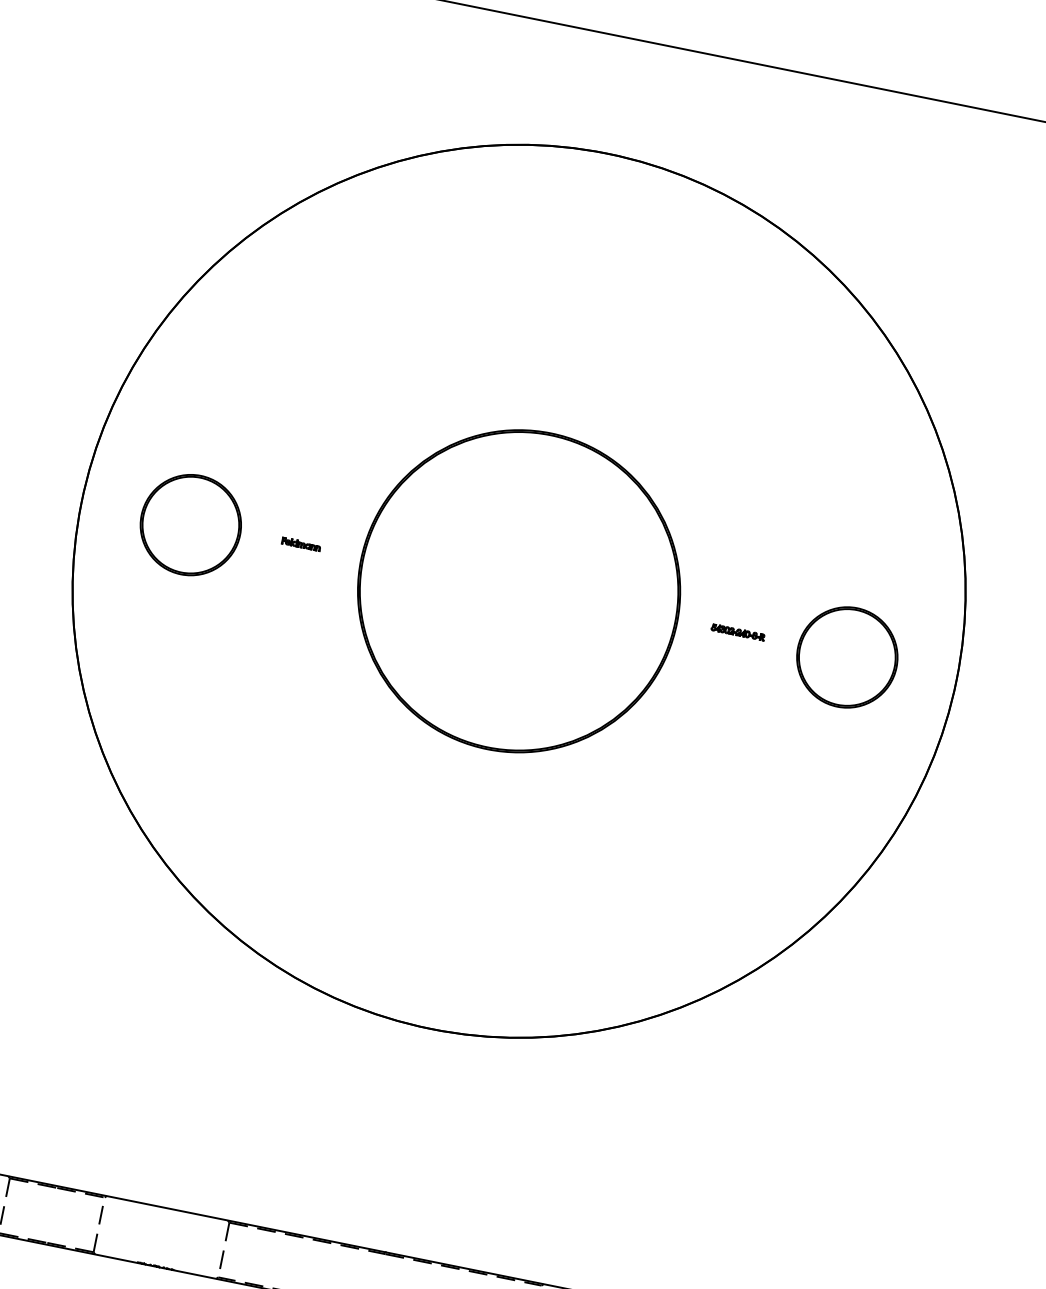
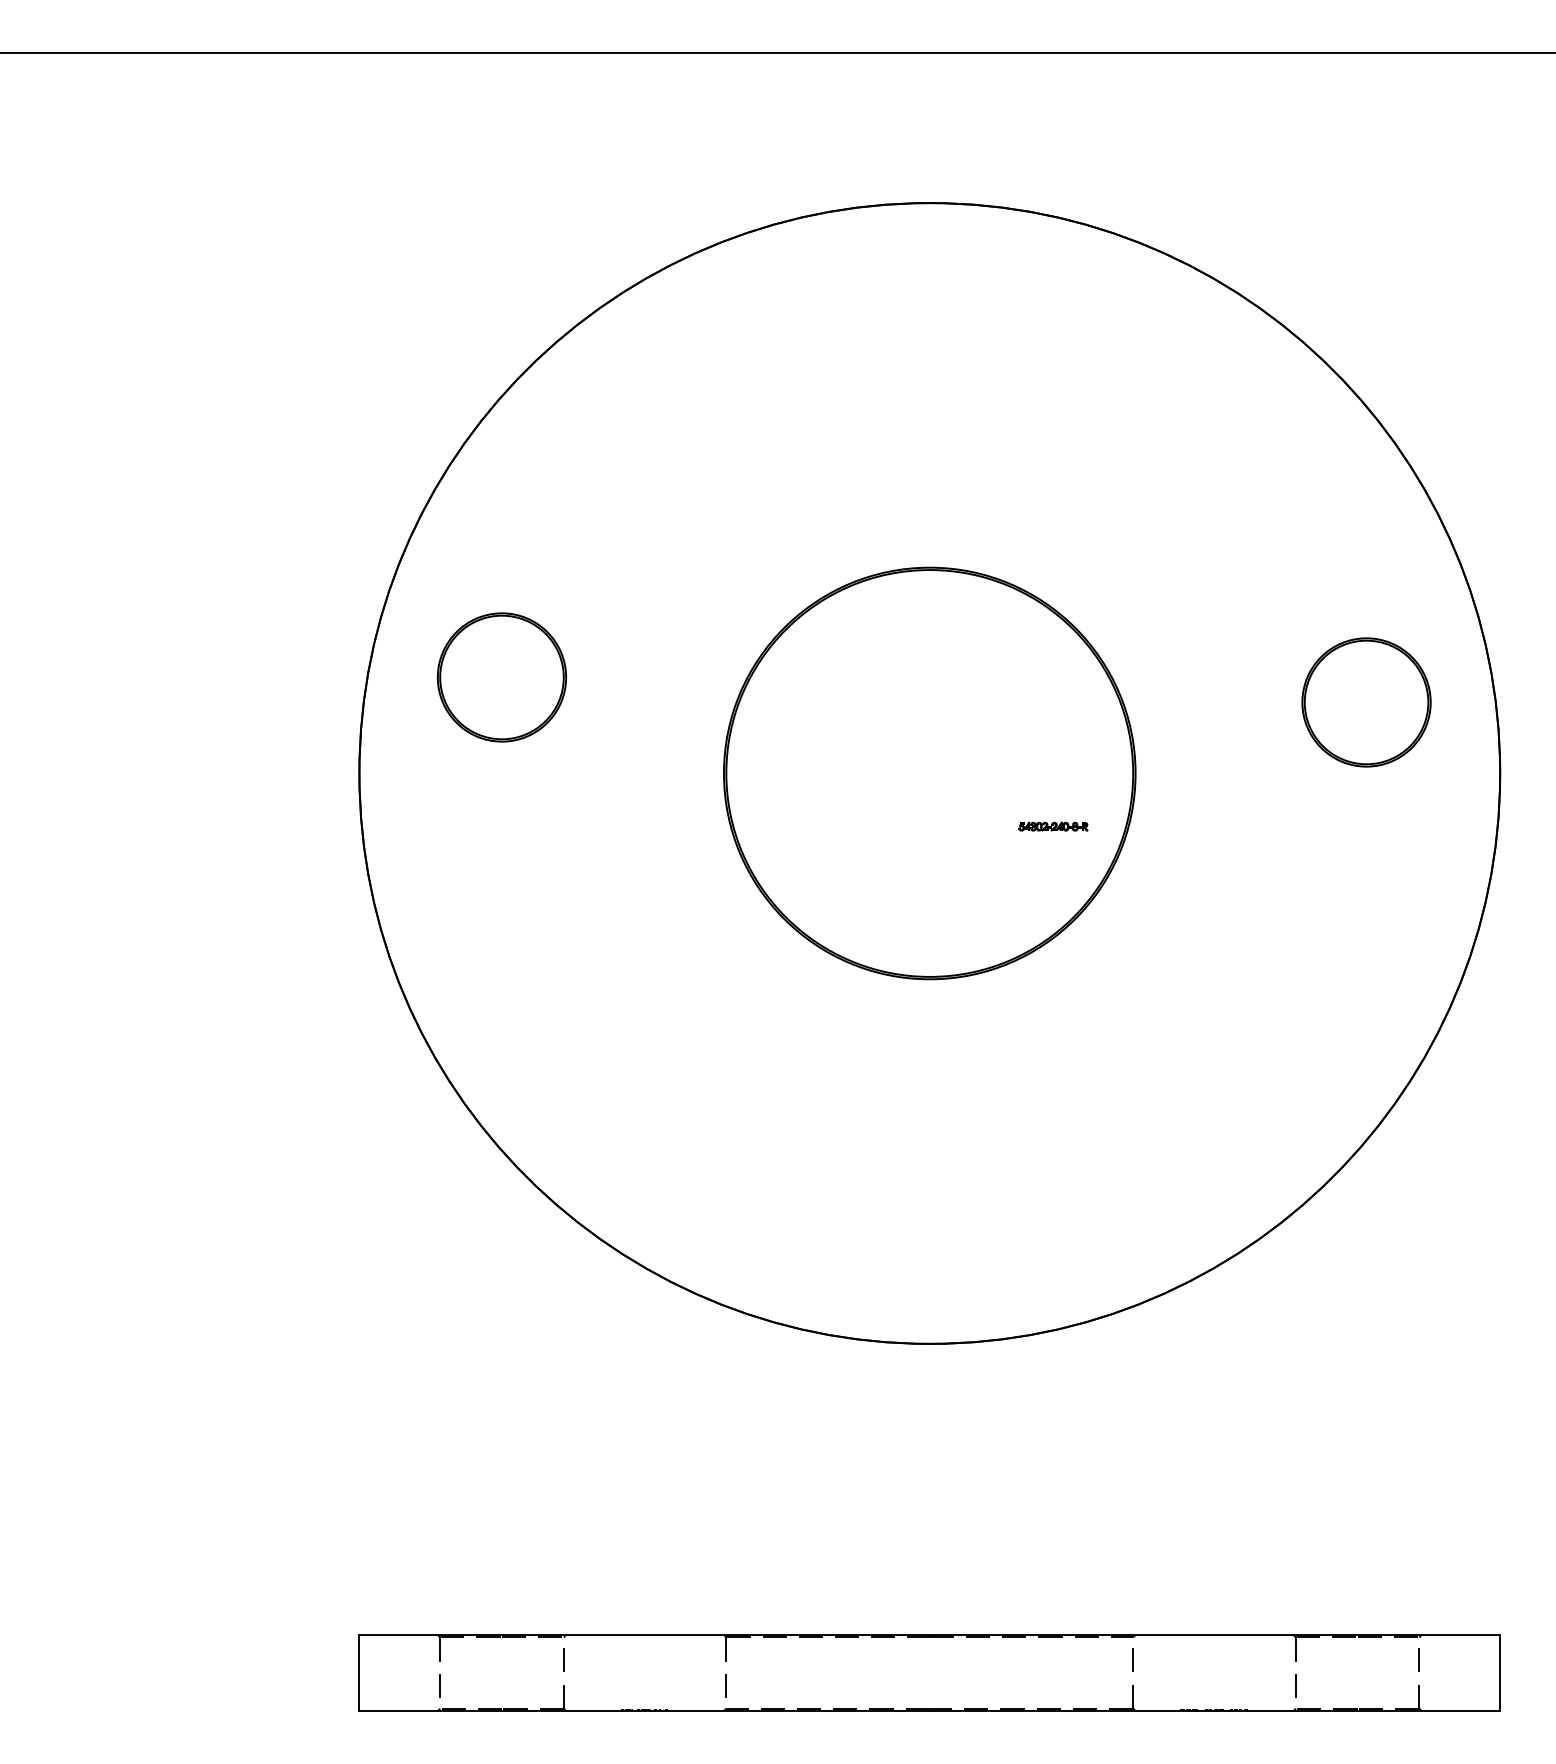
part: (190, 525) -> (501, 677), moved
part: (301, 544) -> (645, 769), removed
part: (738, 632) -> (1053, 826), moved
part: (847, 657) -> (1366, 702), moved

